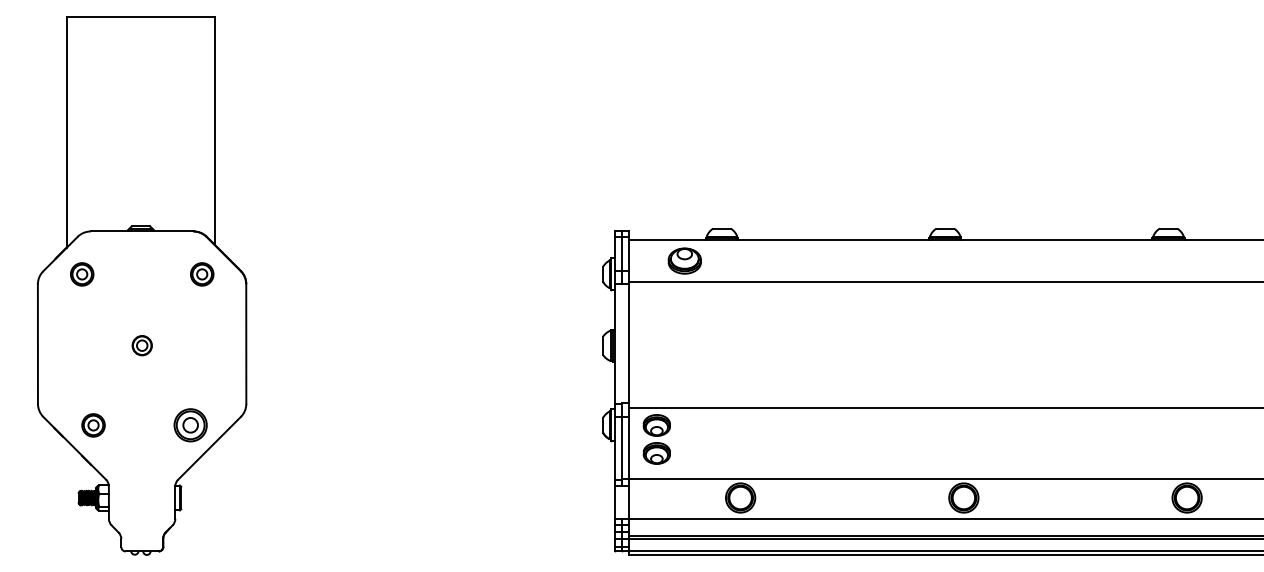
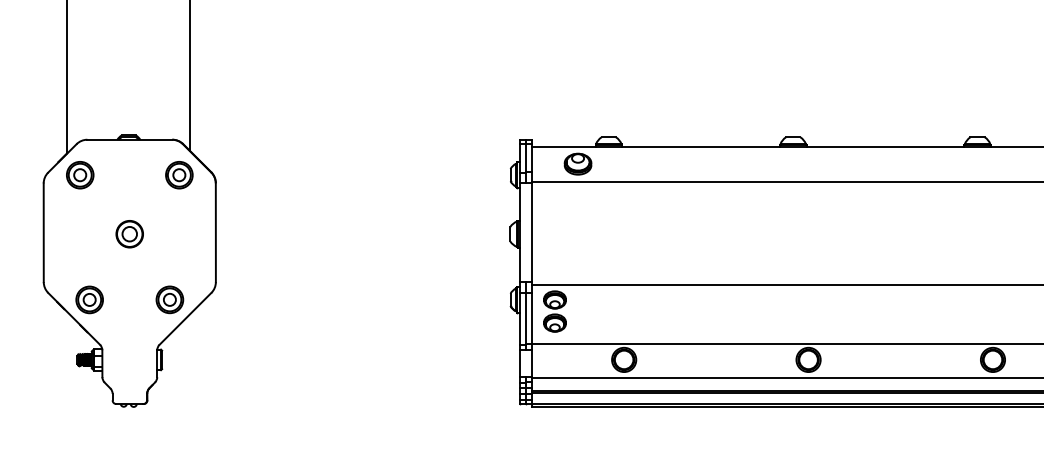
part: (82, 274) -> (80, 175), size x1.43
part: (202, 274) -> (179, 175), size x1.43
part: (142, 345) -> (130, 233), size x1.67
part: (93, 425) -> (89, 300), size x1.43

